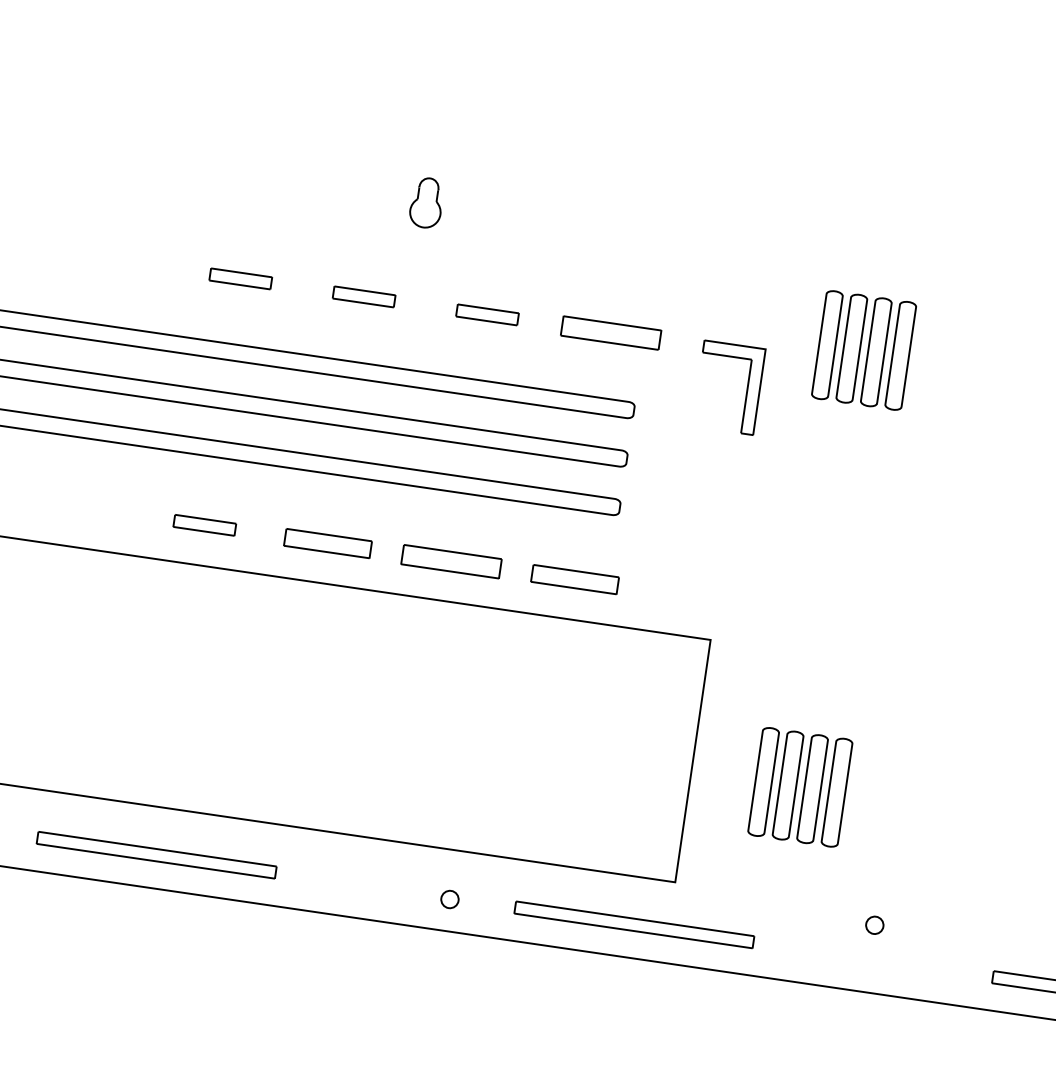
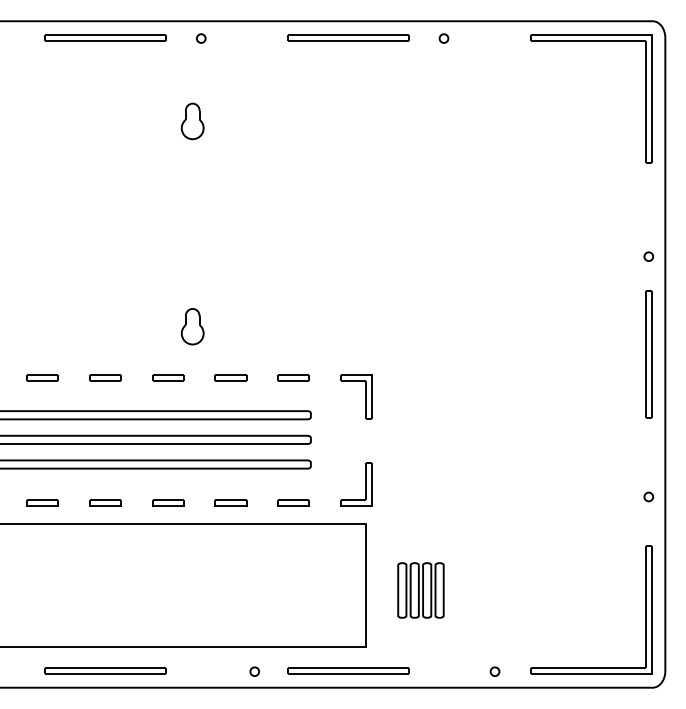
part: (426, 202) -> (192, 326), size x1.43
part: (116, 259) -> (42, 377), added
part: (610, 331) -> (293, 377), size x0.62
part: (863, 350) -> (420, 368), removed
part: (80, 505) -> (42, 502), added
part: (328, 541) -> (168, 502), size x0.71
part: (450, 559) -> (230, 502), size x0.62
part: (721, 562) -> (365, 484), added
part: (574, 577) -> (293, 502), size x0.71
part: (873, 924) -> (494, 671), moved

